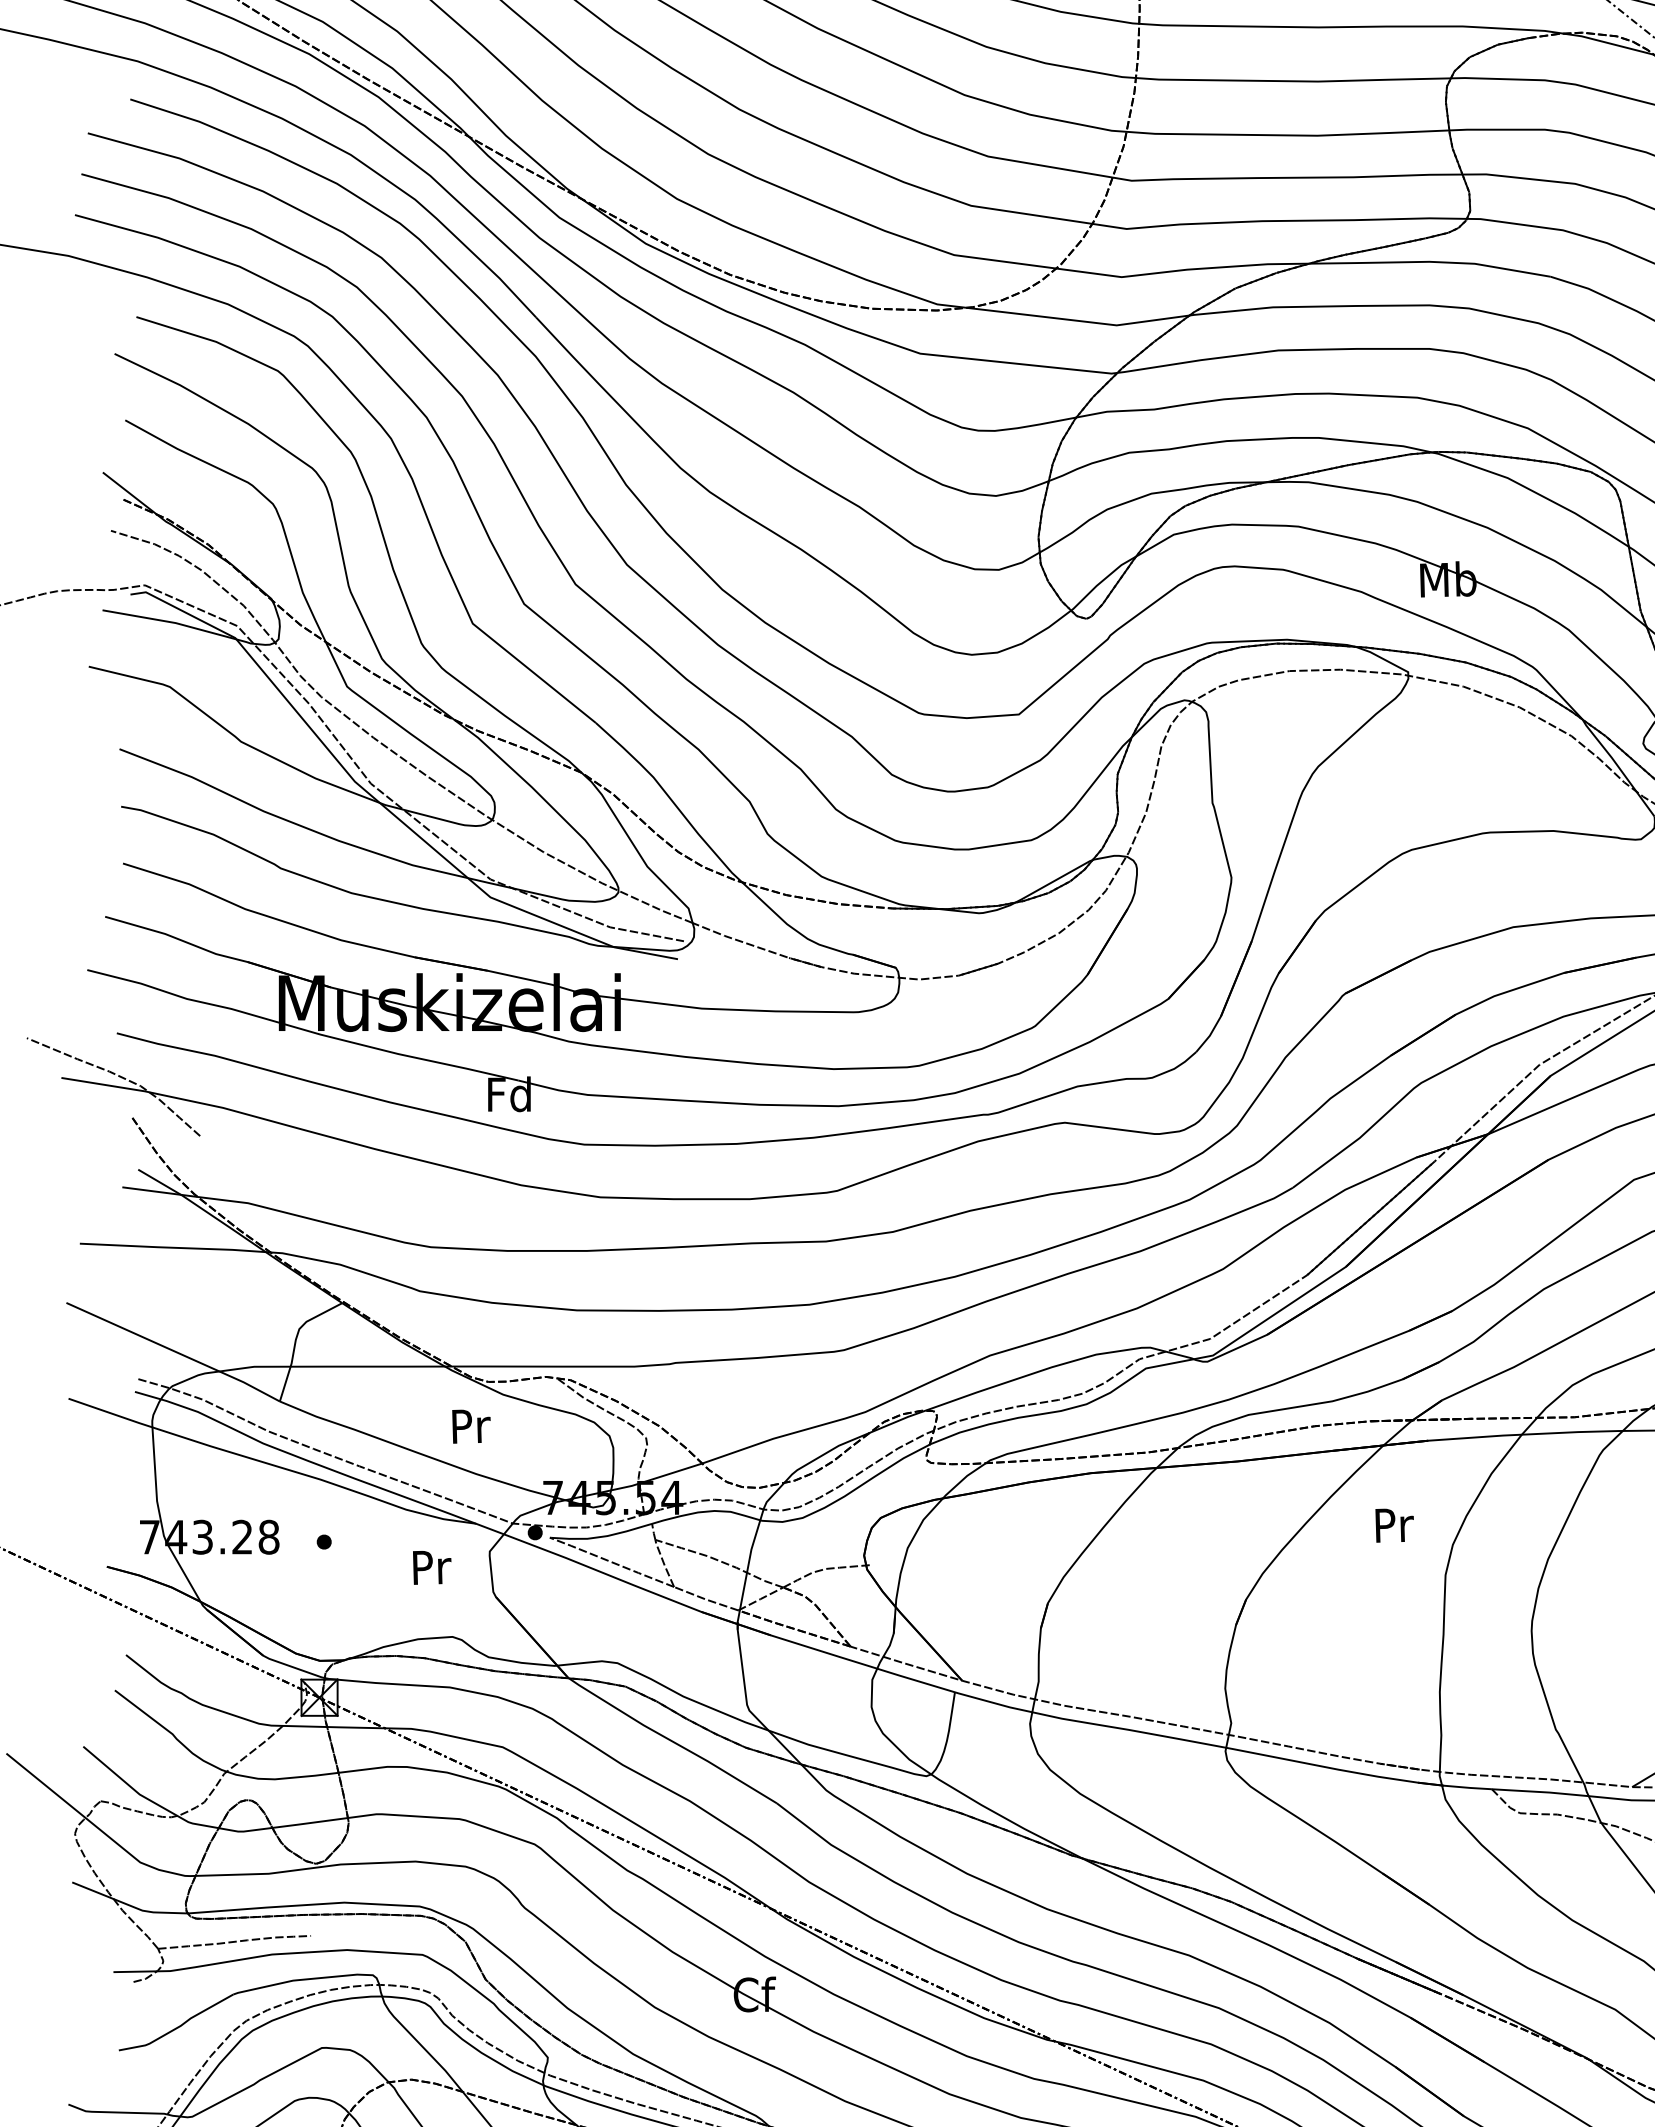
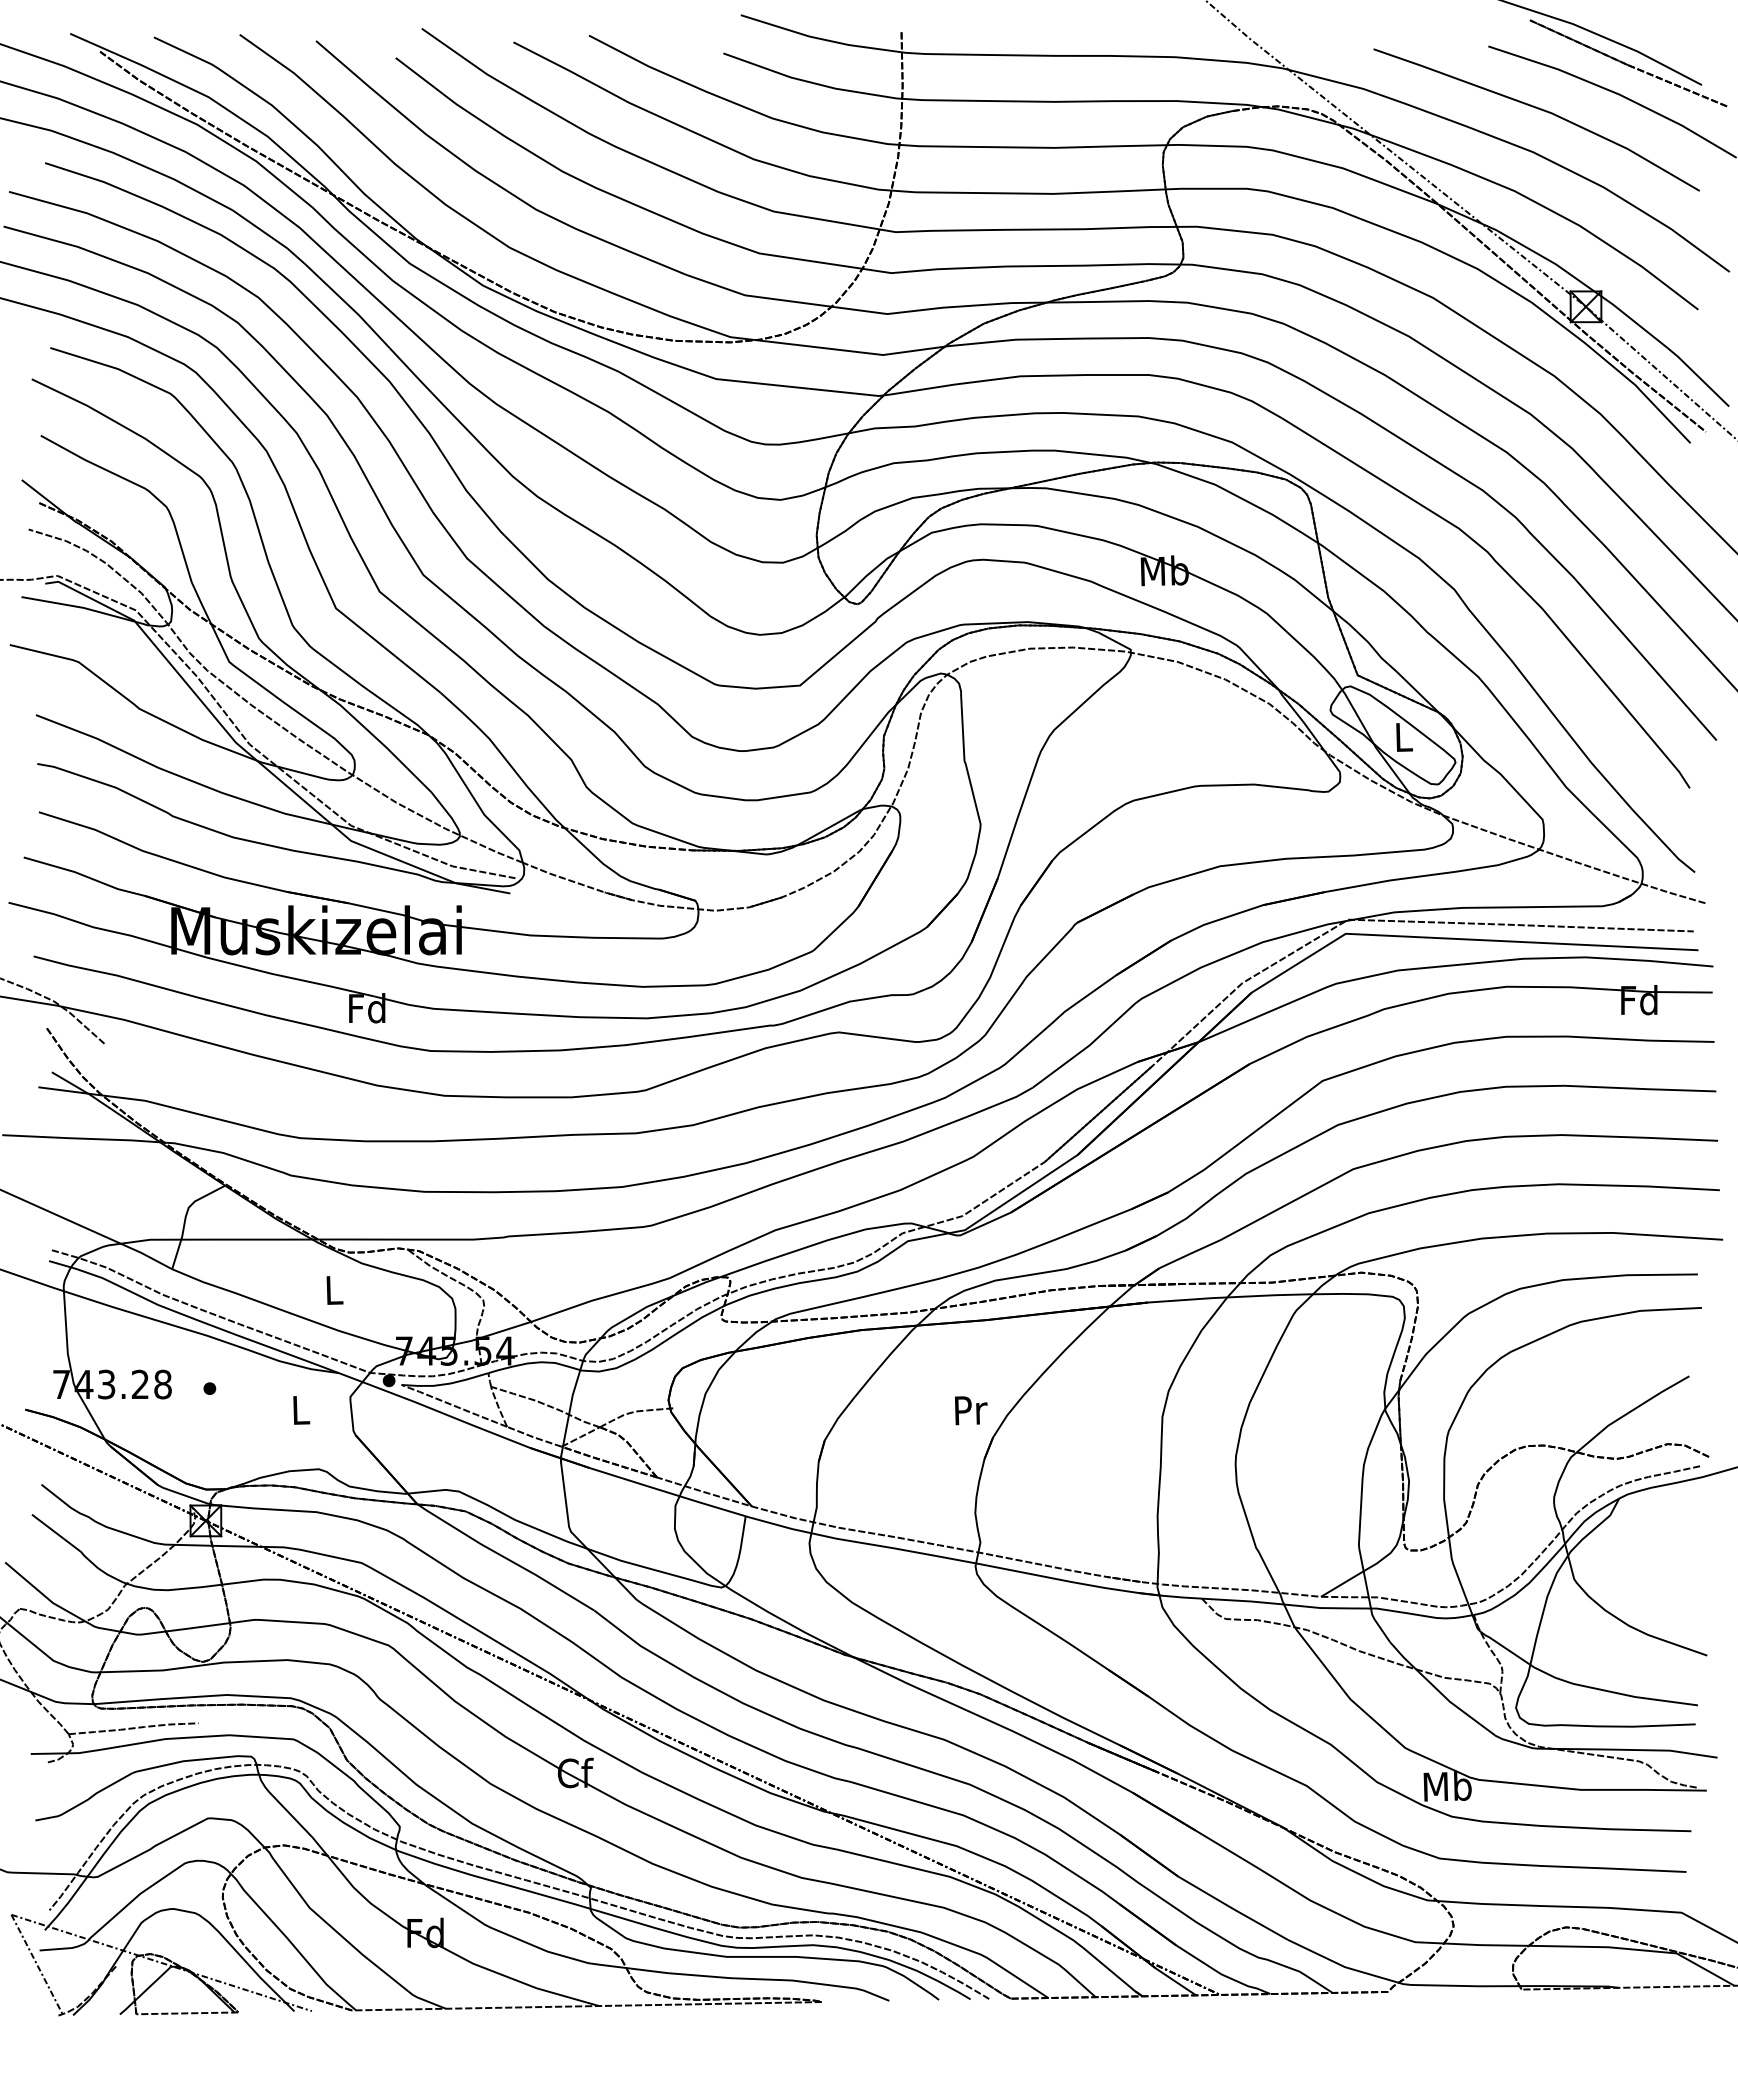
text: (470, 1426) -> (334, 1290), Pr -> L
text: (1394, 1525) -> (971, 1410), moved
text: (432, 1567) -> (301, 1410), Pr -> L

